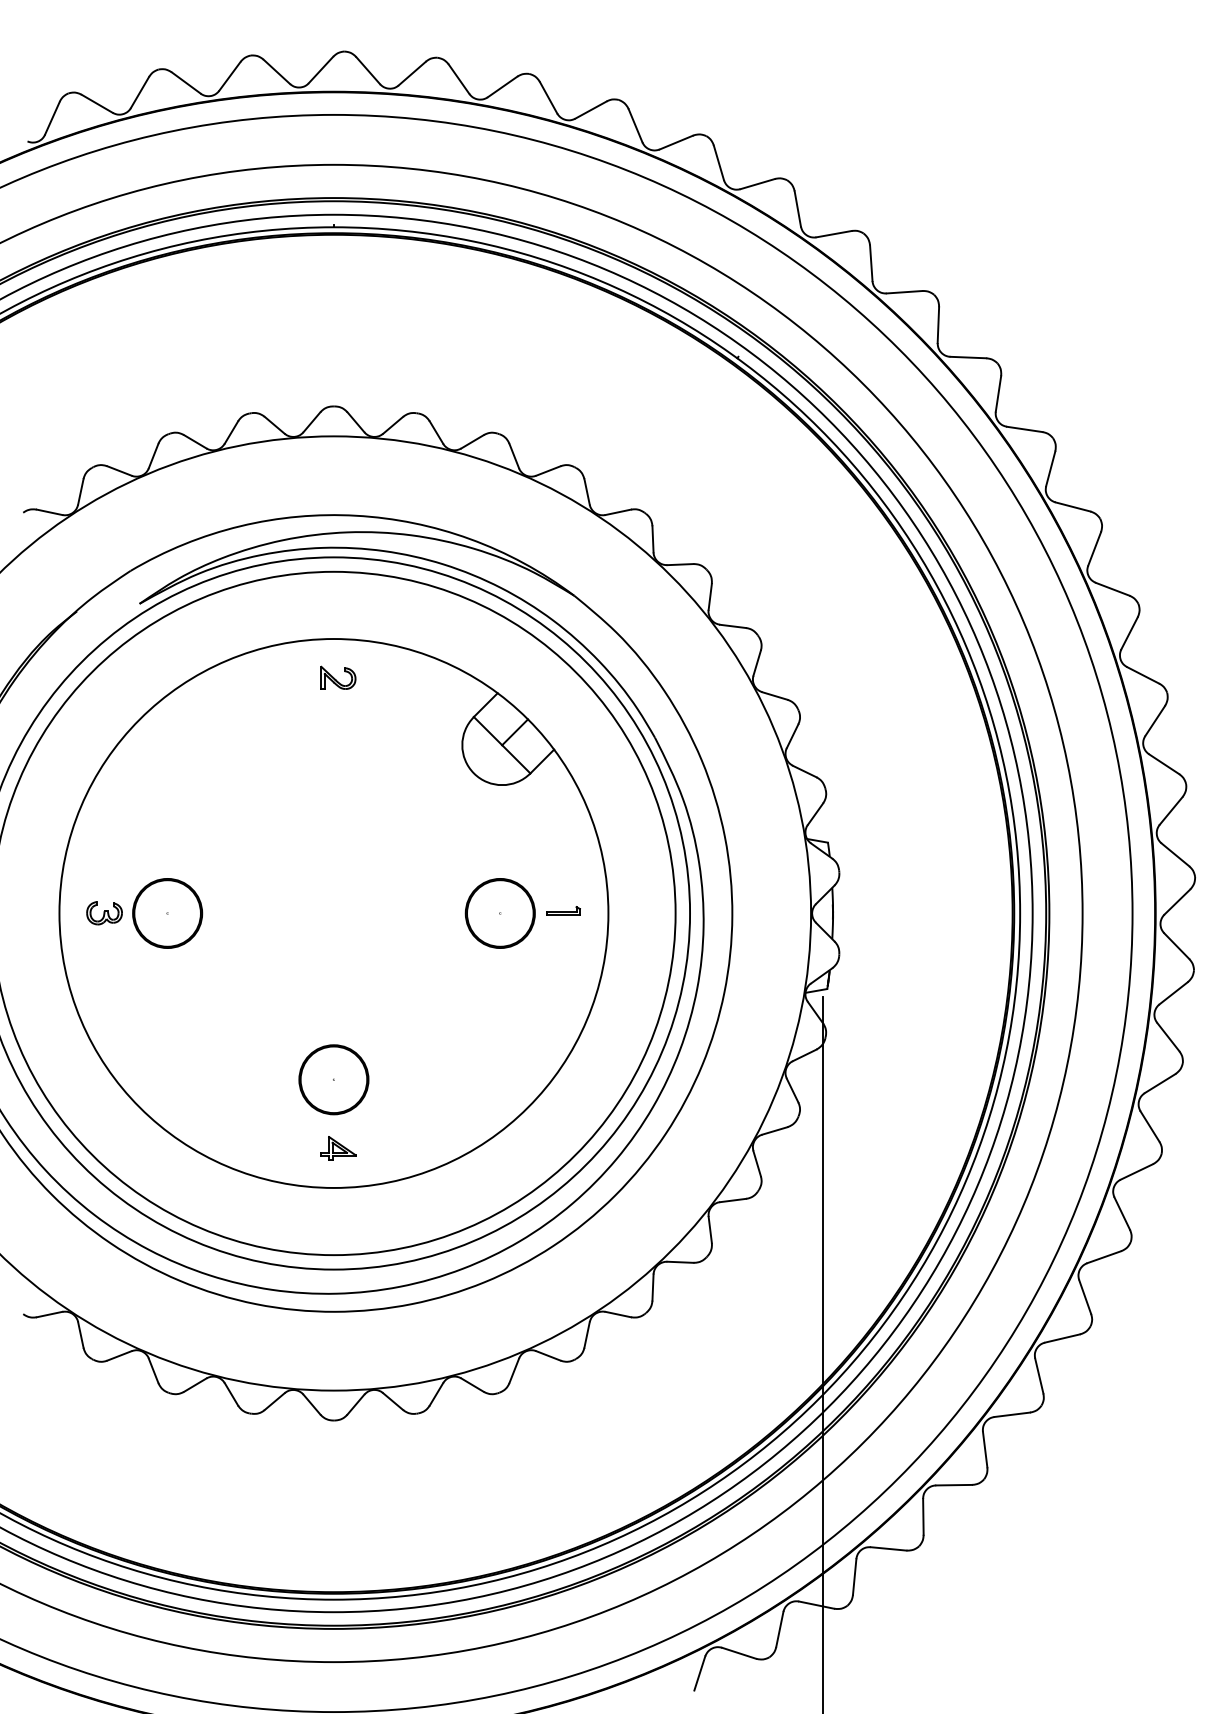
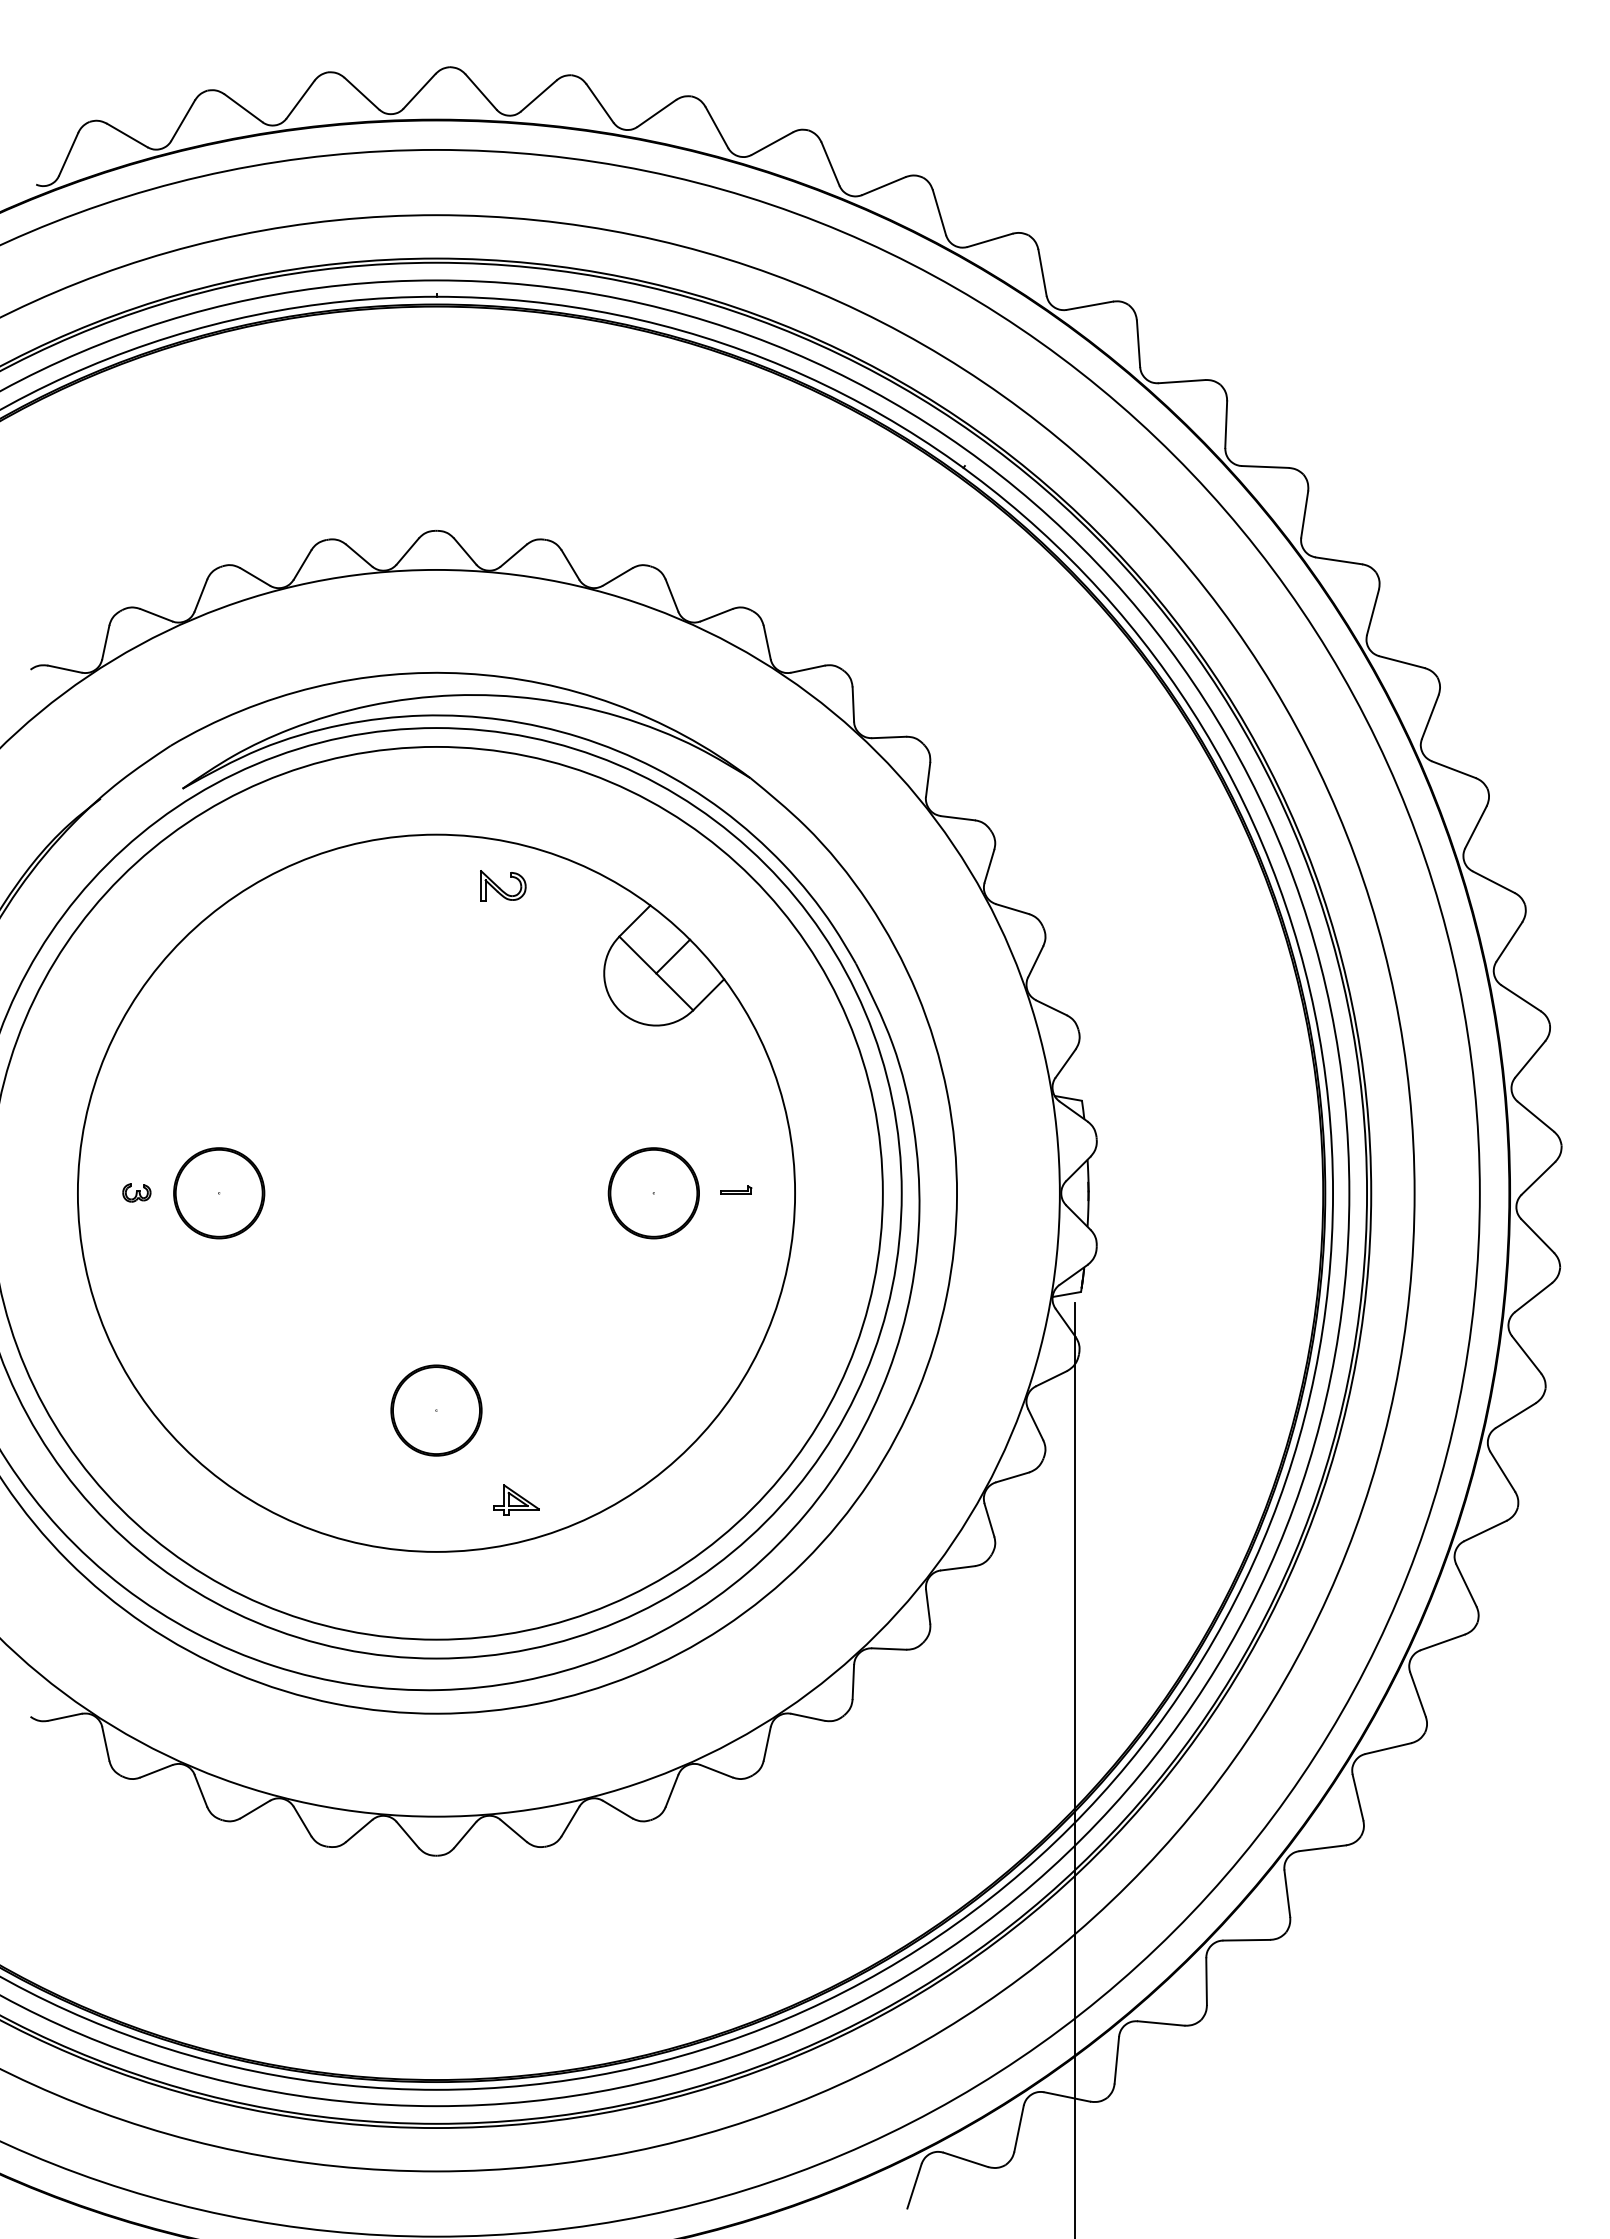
part: (338, 677) -> (503, 885), moved
part: (562, 910) -> (735, 1189), size x0.7
part: (104, 912) -> (136, 1192), size x0.6
part: (338, 1147) -> (516, 1499), moved

